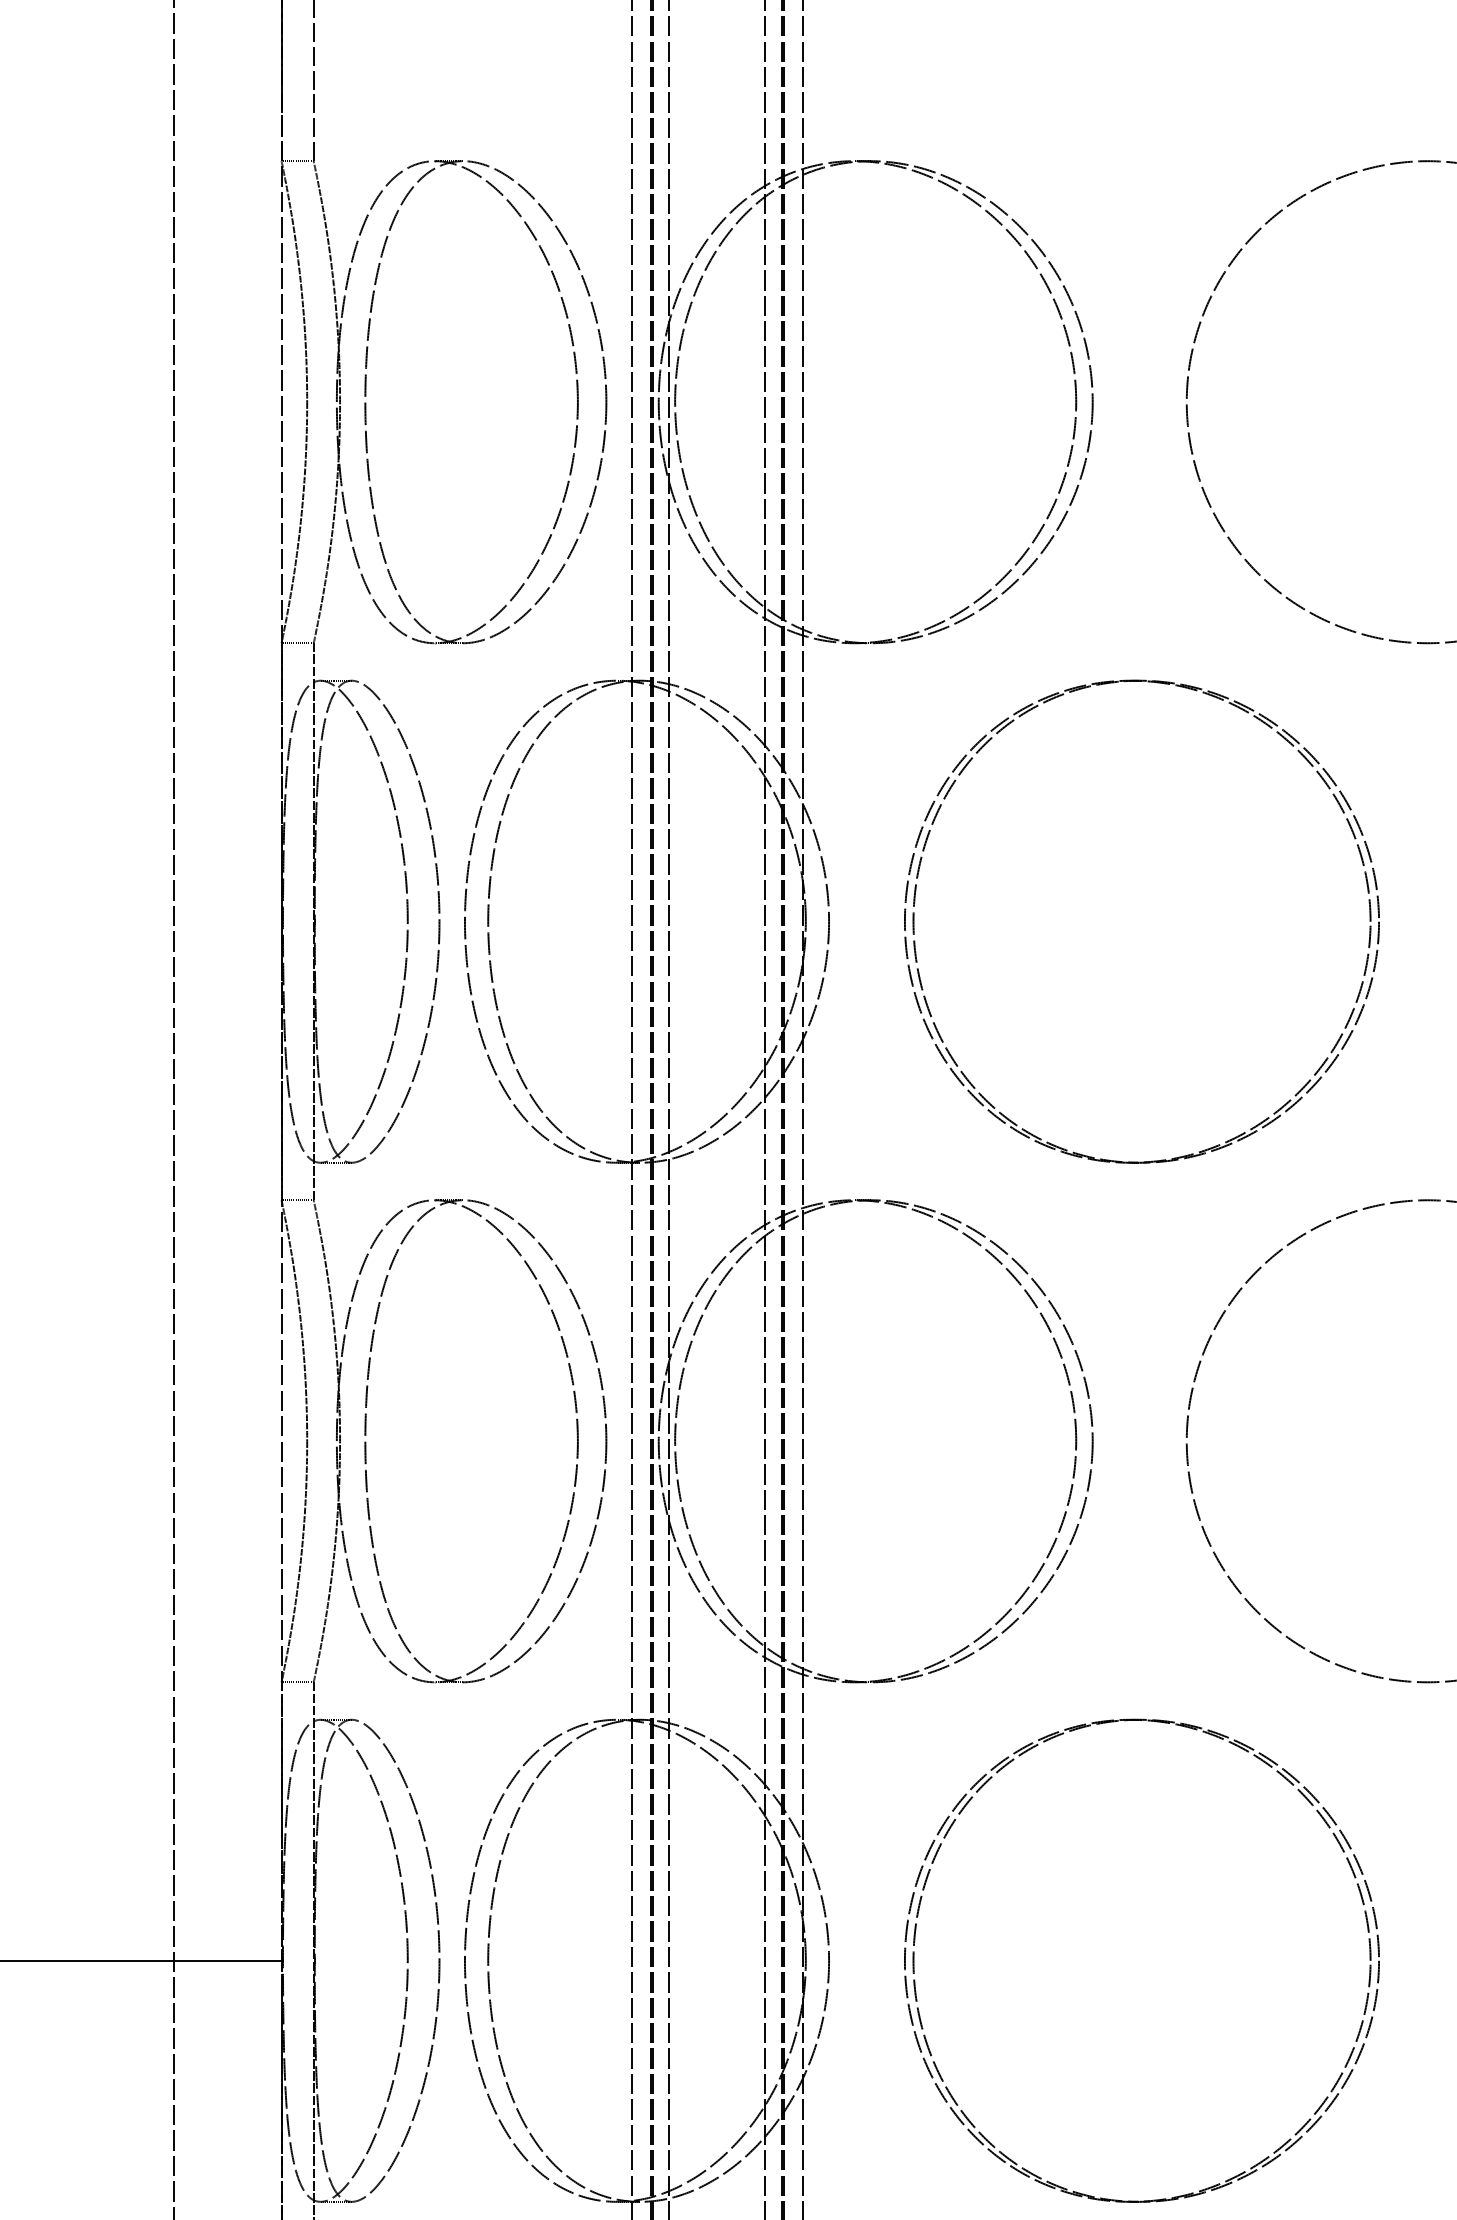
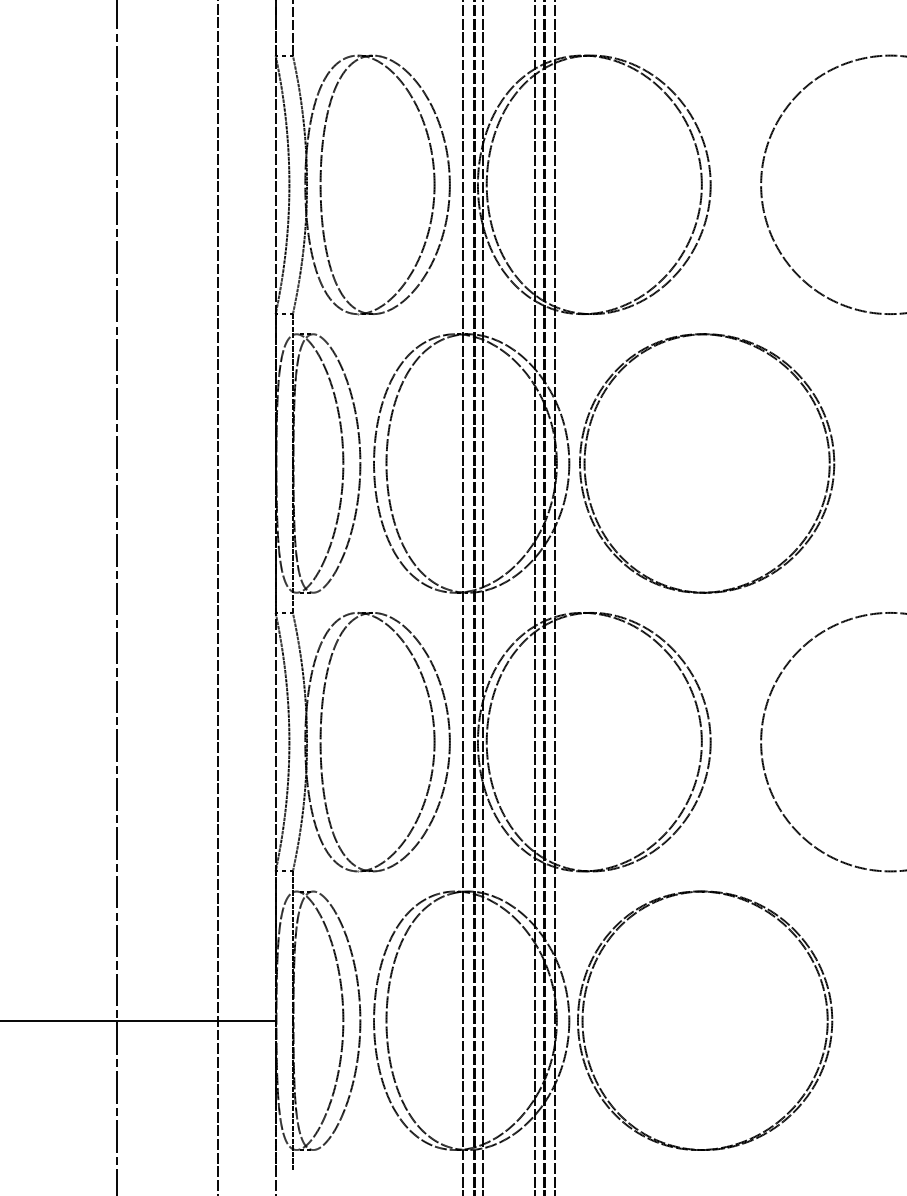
part: (1368, 921) -> (828, 463), moved
part: (1366, 1932) -> (825, 1005), moved

